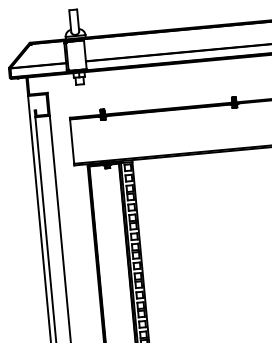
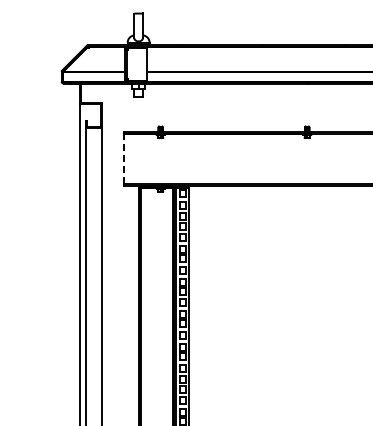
line: (71, 141) -> (123, 158), solid -> dashed

